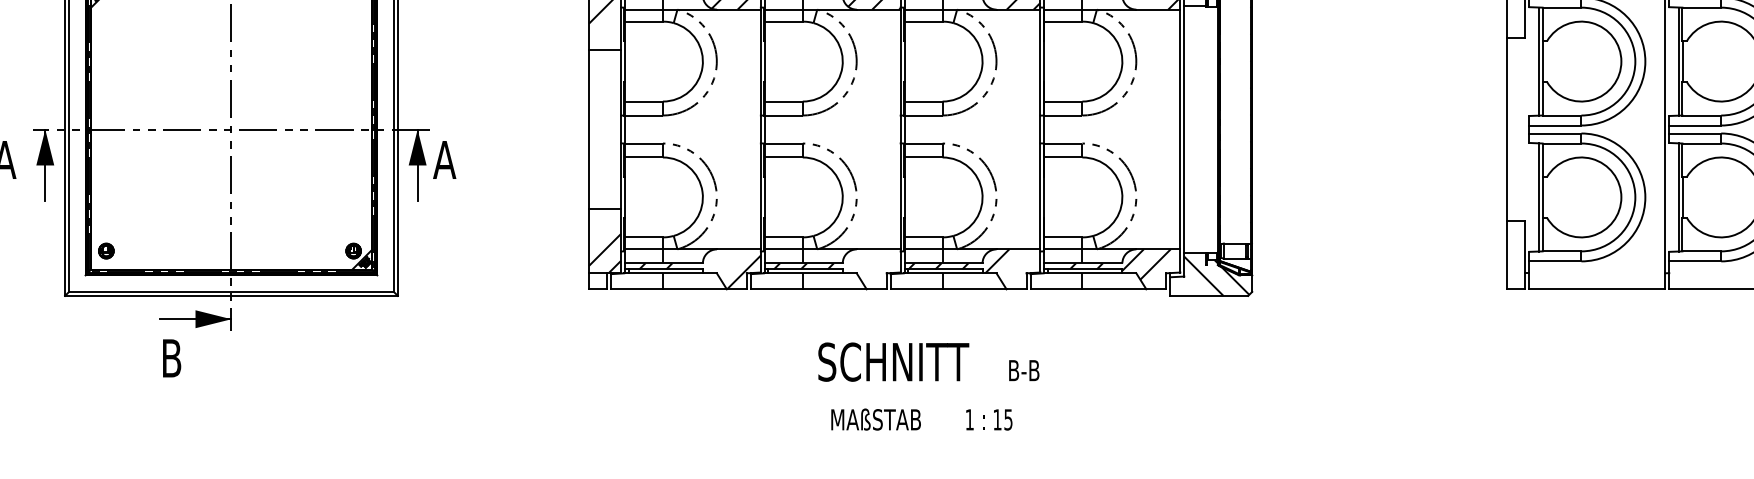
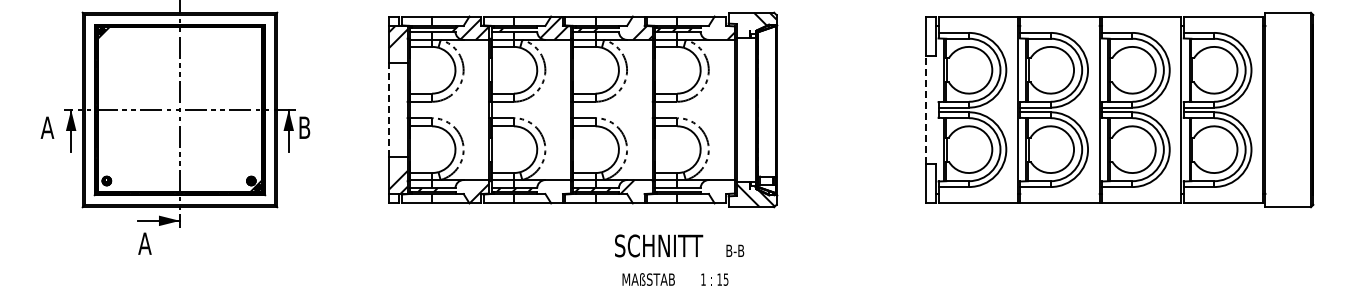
line: (588, 128) -> (388, 109), solid -> dashed
line: (1507, 128) -> (925, 109), solid -> dashed
text: (444, 159) -> (304, 127), A -> B
hatch: (1120, 263) -> (699, 188), removed
text: (170, 357) -> (144, 243), B -> A
text: (928, 385) -> (679, 259), moved

